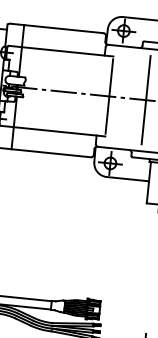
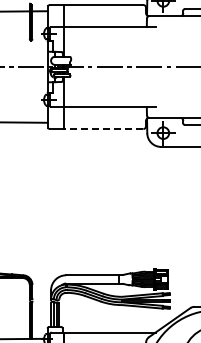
line: (109, 95) -> (155, 66), removed
line: (146, 99) -> (192, 66), removed
line: (50, 153) -> (103, 129), solid -> dashed

